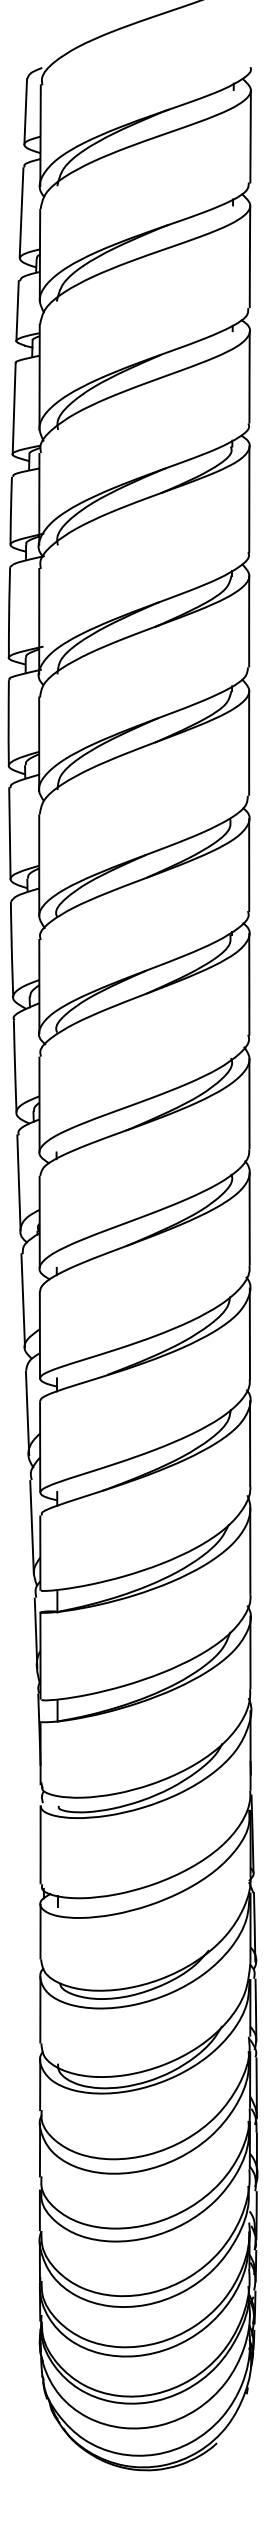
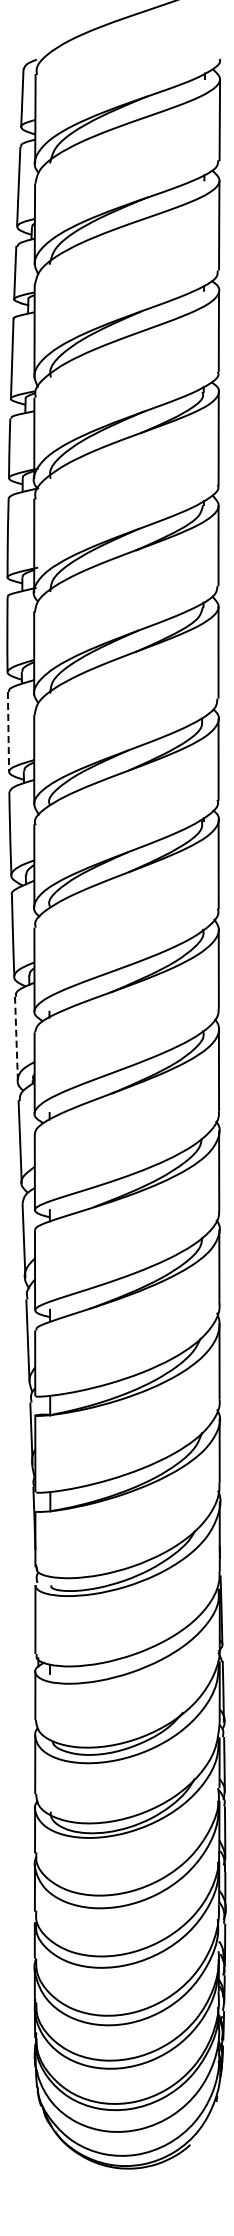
line: (9, 833) -> (8, 731), solid -> dashed
line: (19, 1182) -> (16, 1038), solid -> dashed

